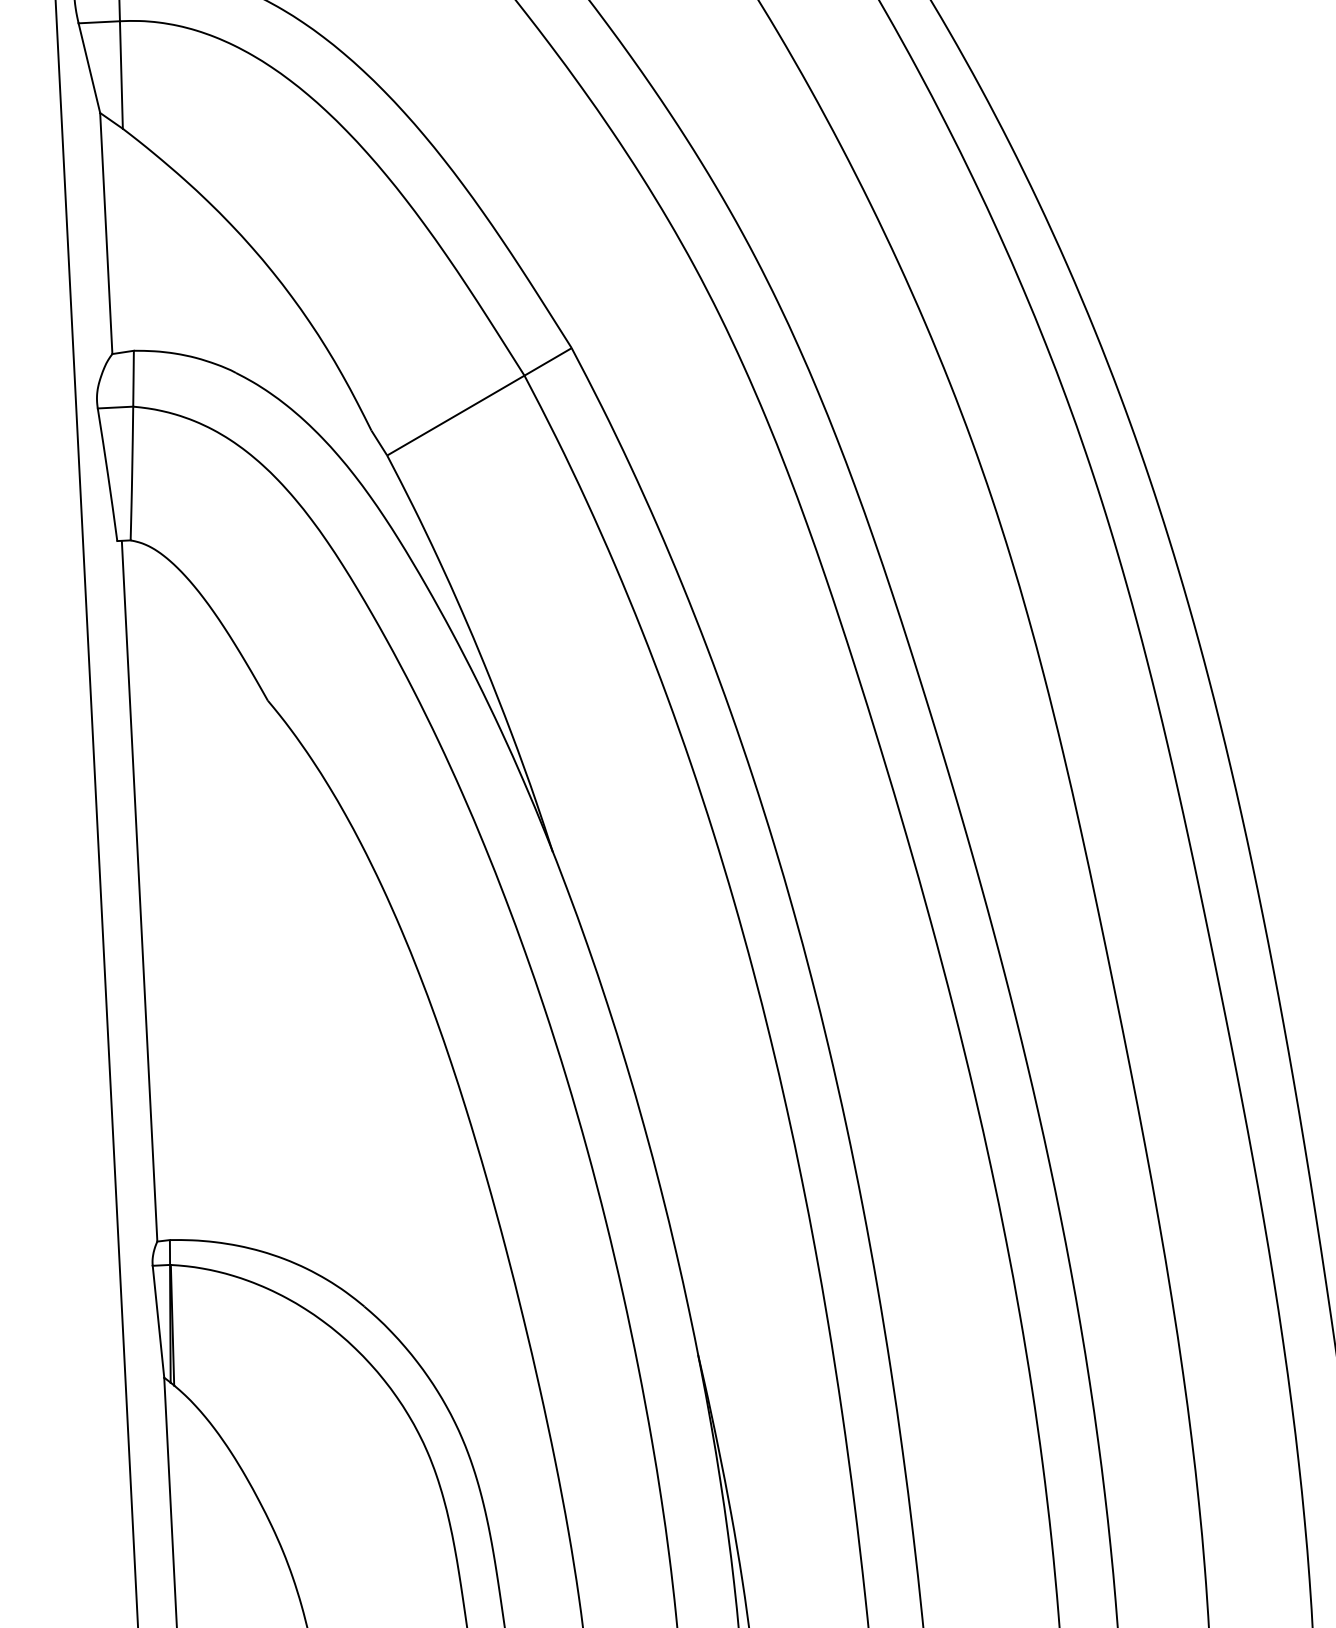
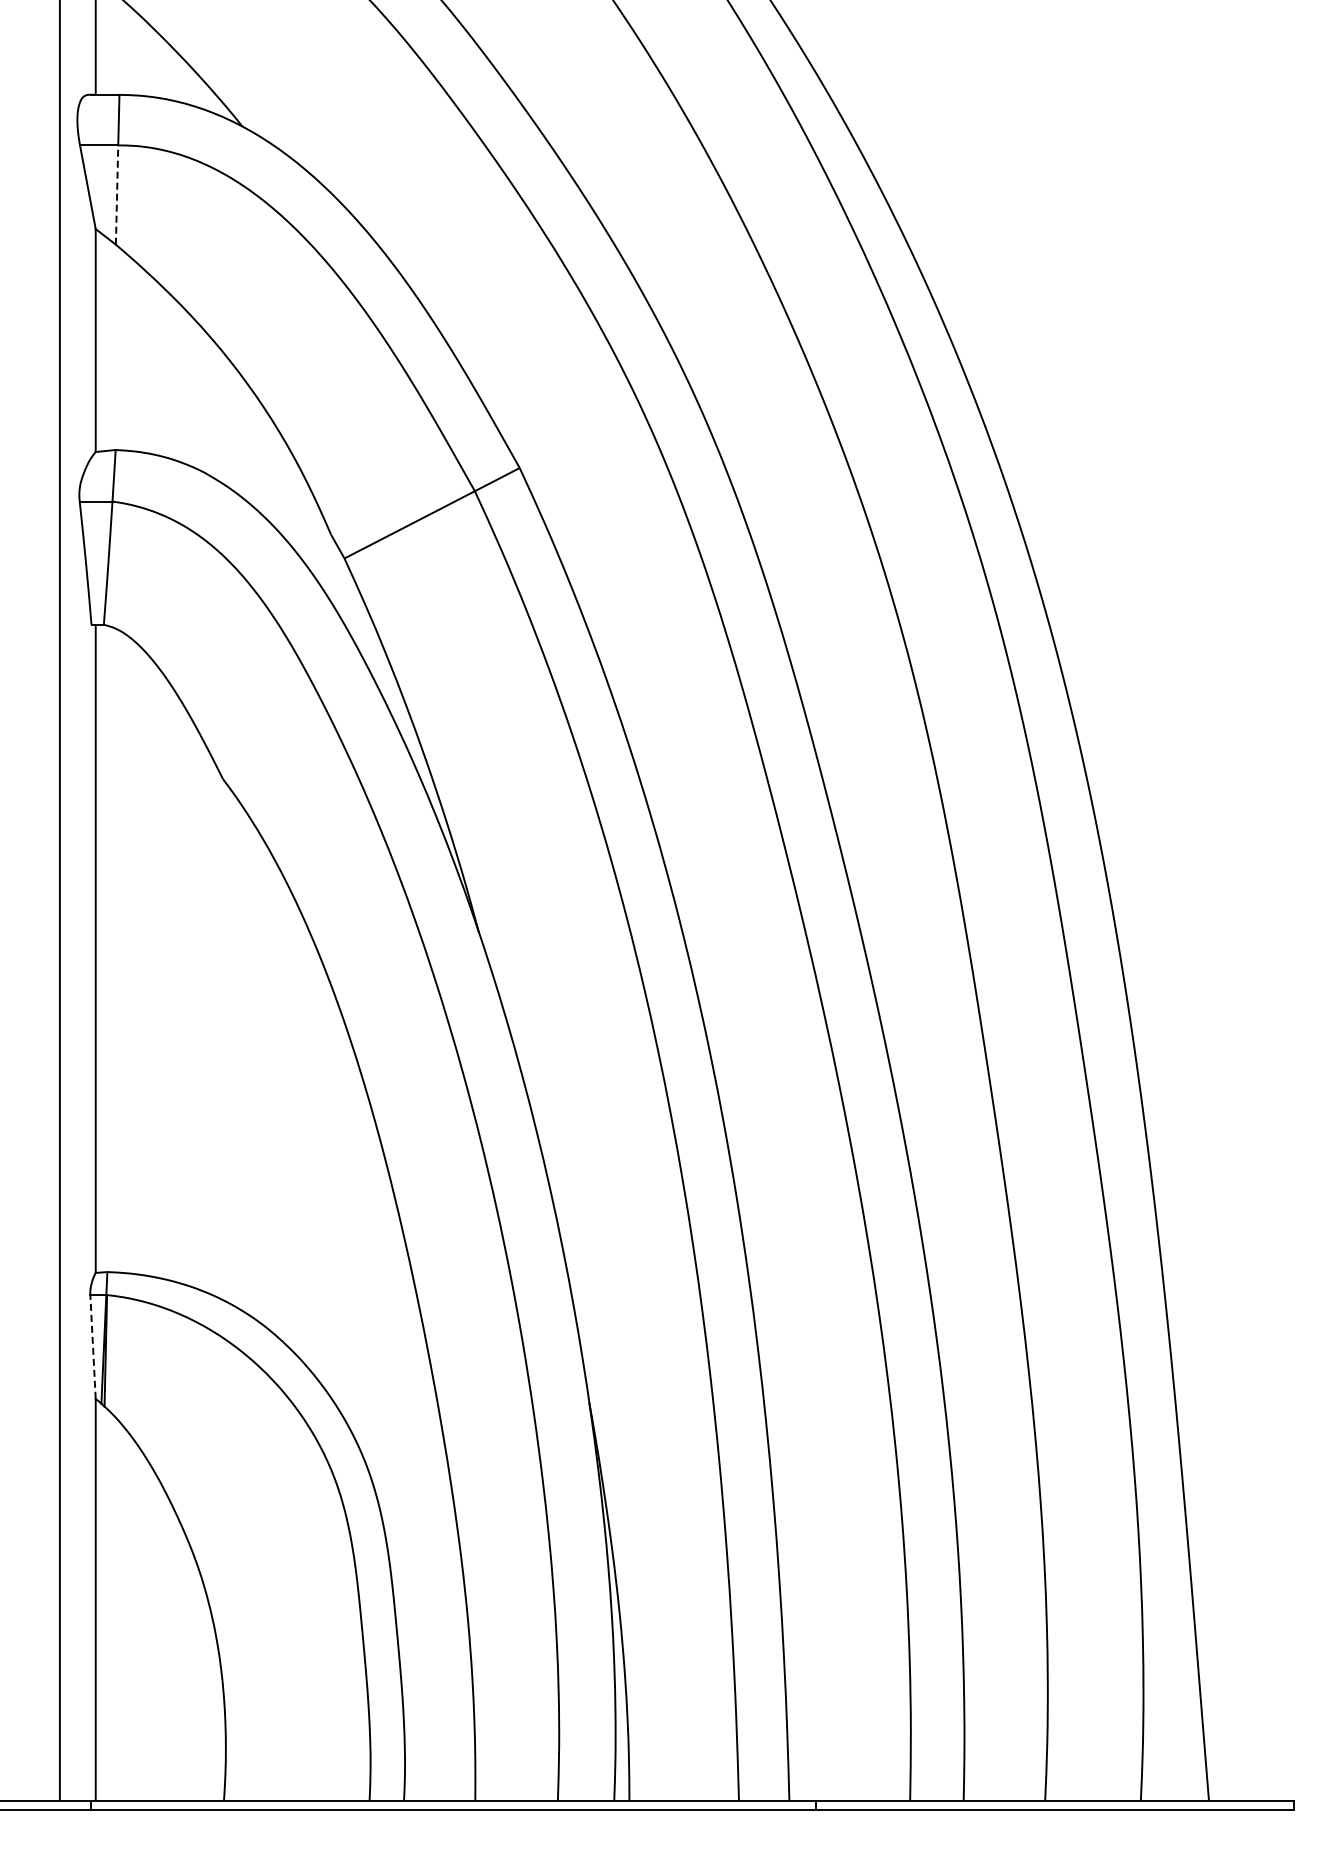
line: (121, 75) -> (117, 195), solid -> dashed
line: (158, 1321) -> (93, 1346), solid -> dashed

